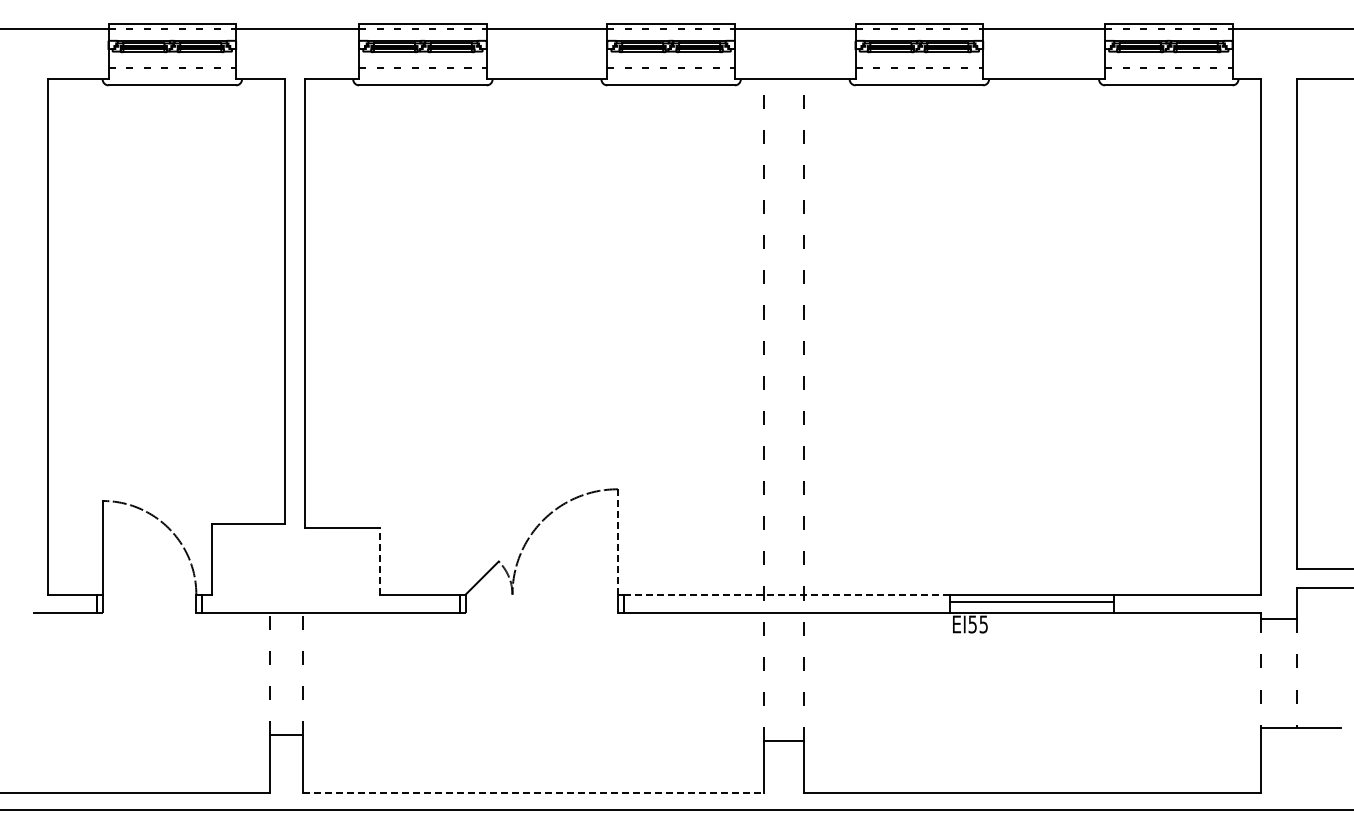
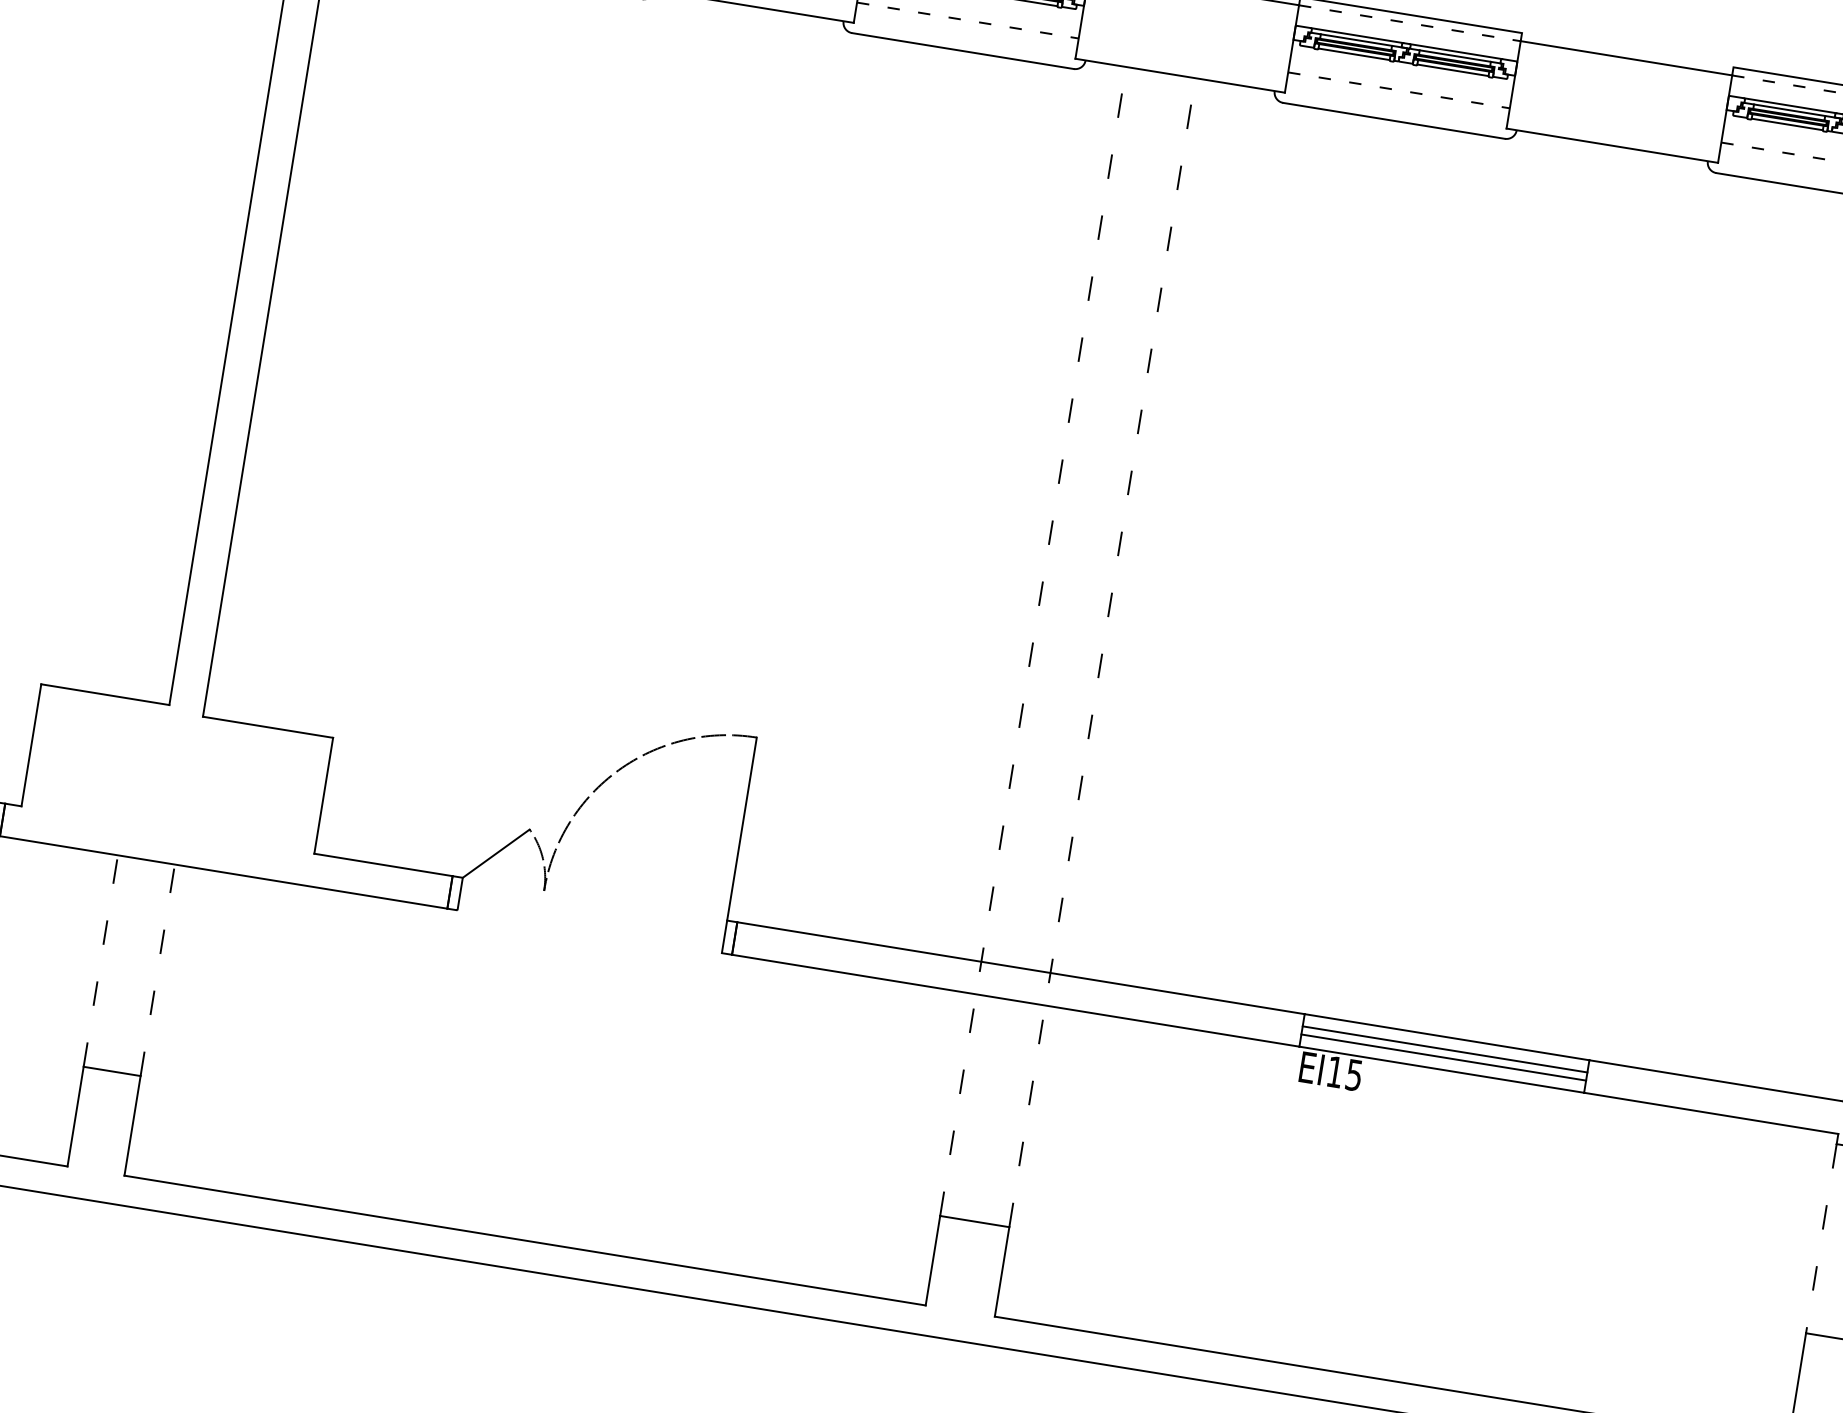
line: (617, 541) -> (741, 828), dashed -> solid
line: (380, 560) -> (324, 794), dashed -> solid
line: (787, 594) -> (1021, 968), dashed -> solid
line: (1032, 606) -> (1443, 1057), added
text: (972, 624) -> (1334, 1072), EI55 -> EI15
line: (533, 792) -> (524, 1240), dashed -> solid

